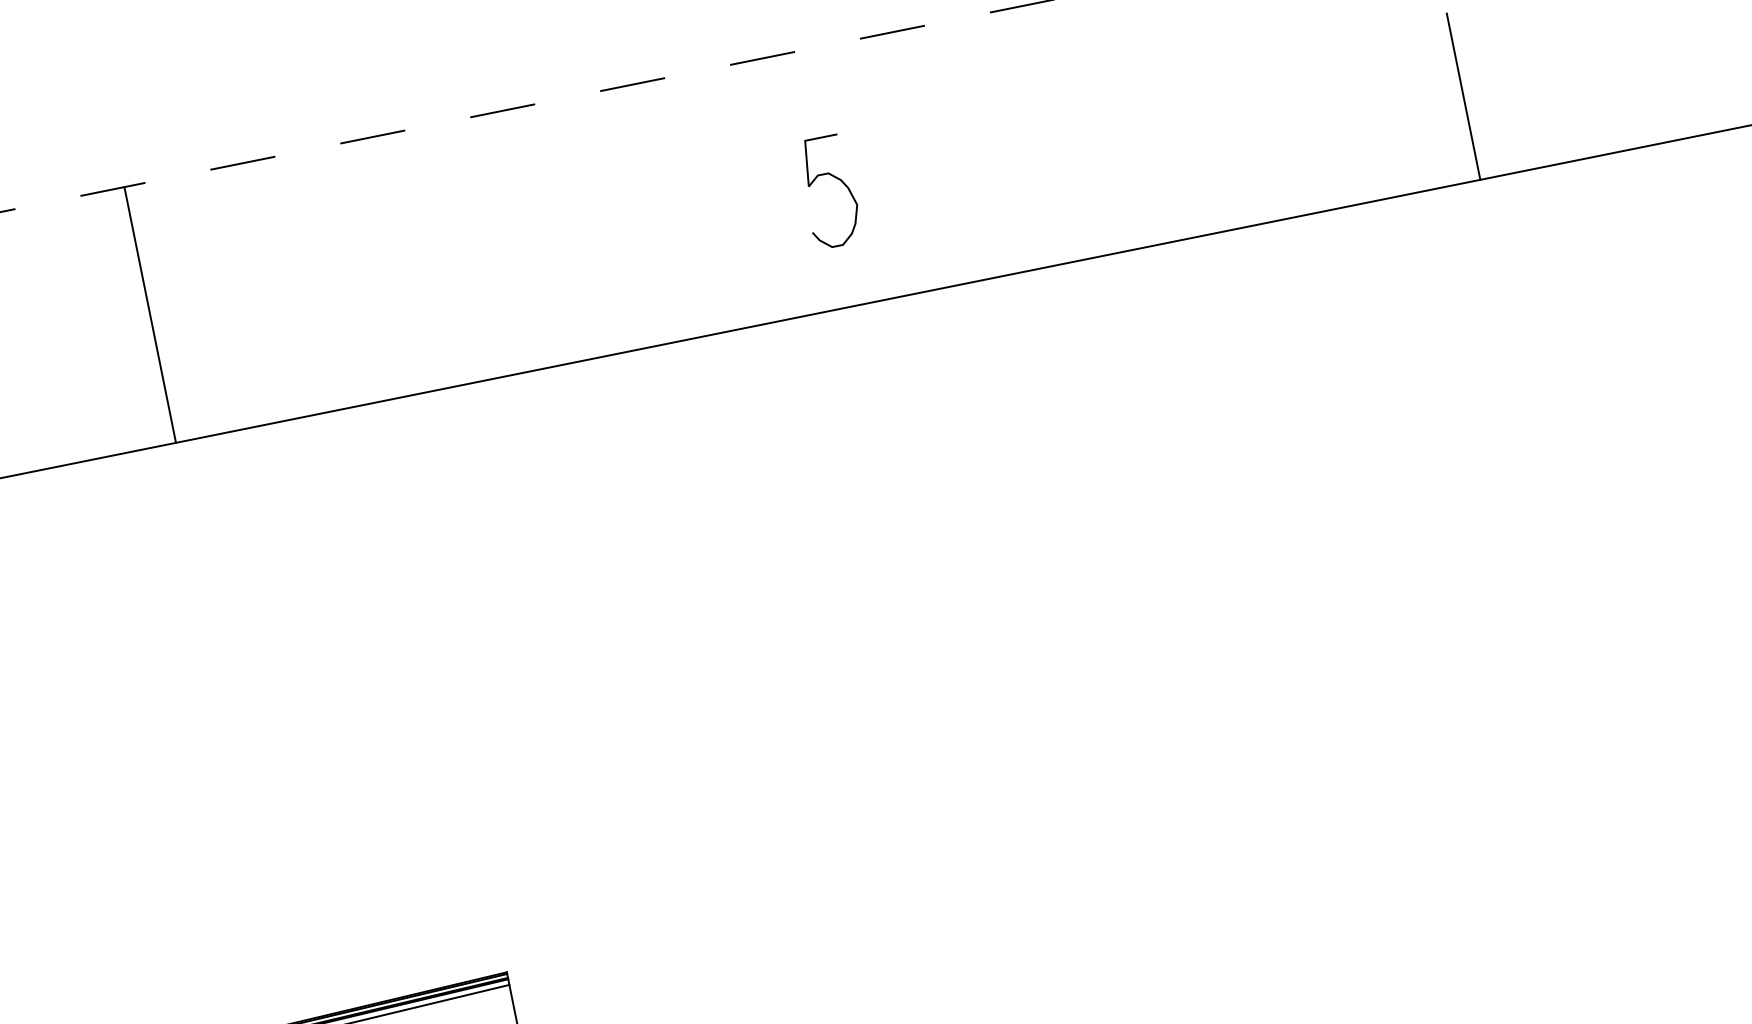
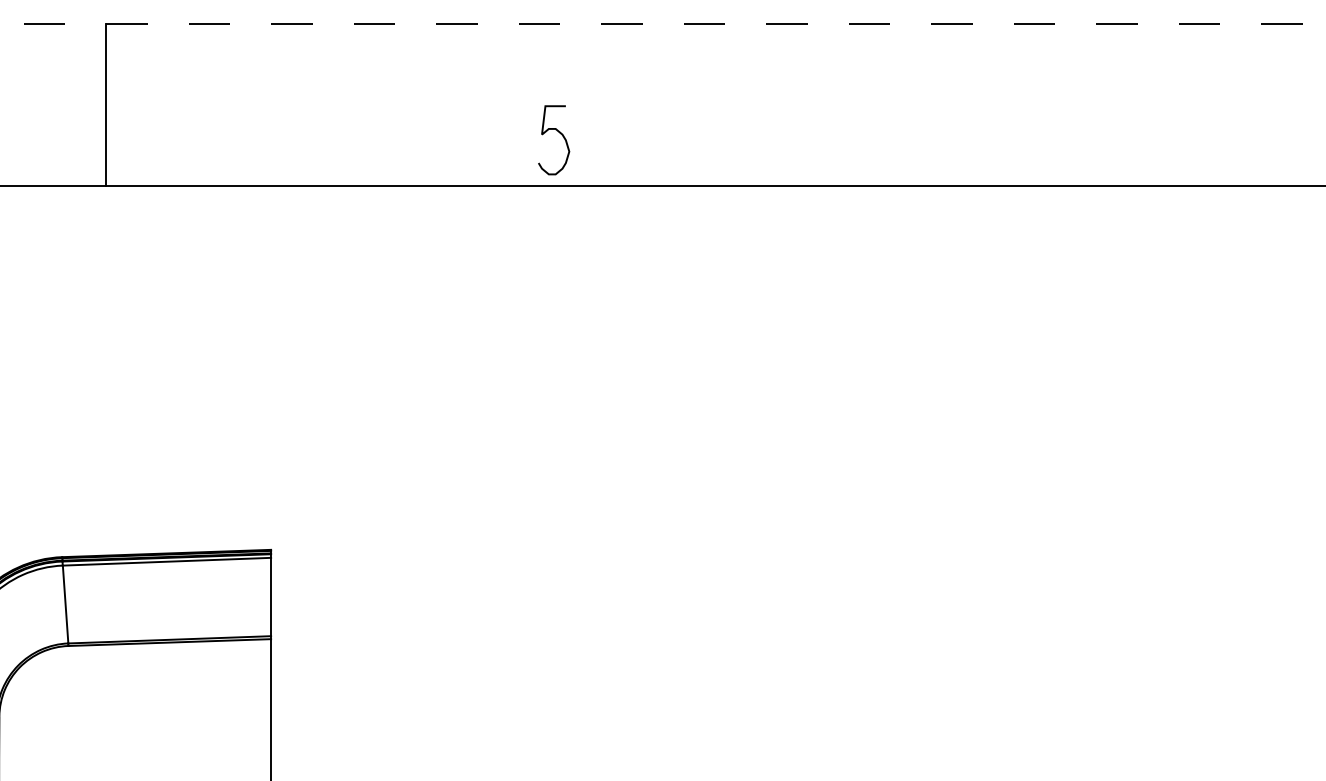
line: (1463, 97) -> (962, 133), removed
curve: (837, 180) -> (560, 134), moved
line: (150, 314) -> (106, 104), moved

